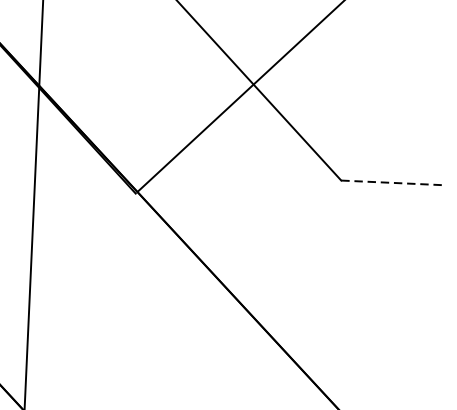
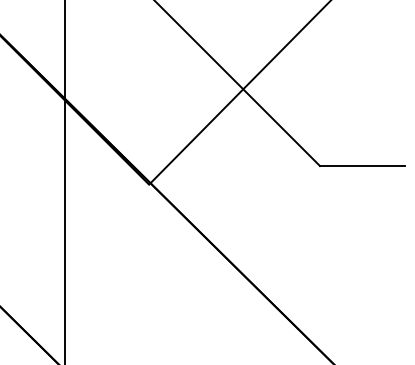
line: (392, 183) -> (362, 166), dashed -> solid

